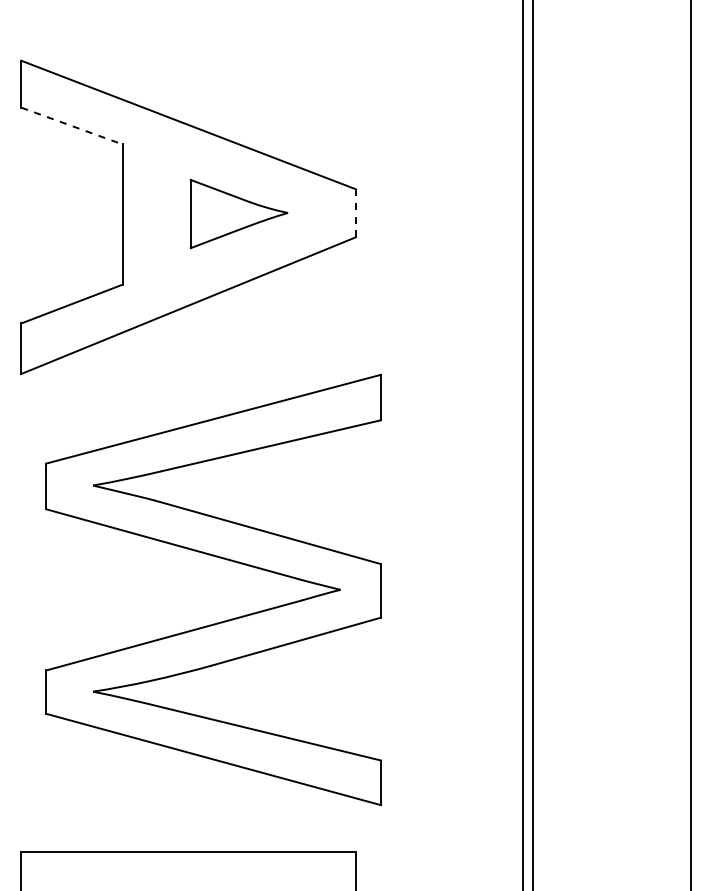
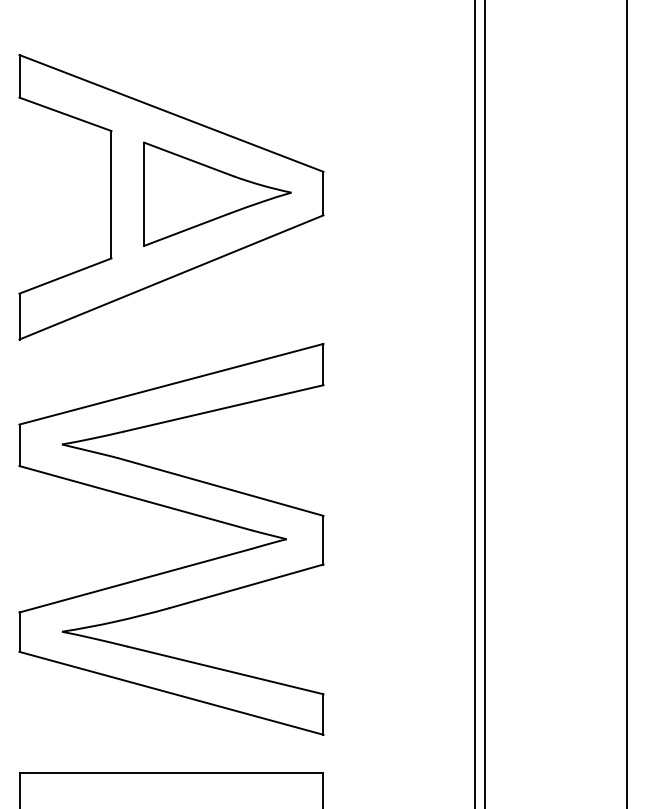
line: (71, 126) -> (65, 114), dashed -> solid
part: (238, 213) -> (216, 193), size x1.67
line: (355, 213) -> (323, 193), dashed -> solid
part: (219, 558) -> (176, 510), moved

